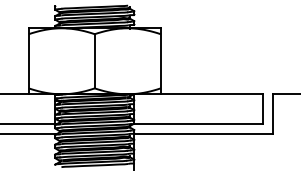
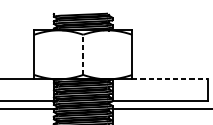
line: (94, 60) -> (83, 54), solid -> dashed
line: (212, 94) -> (170, 79), solid -> dashed

